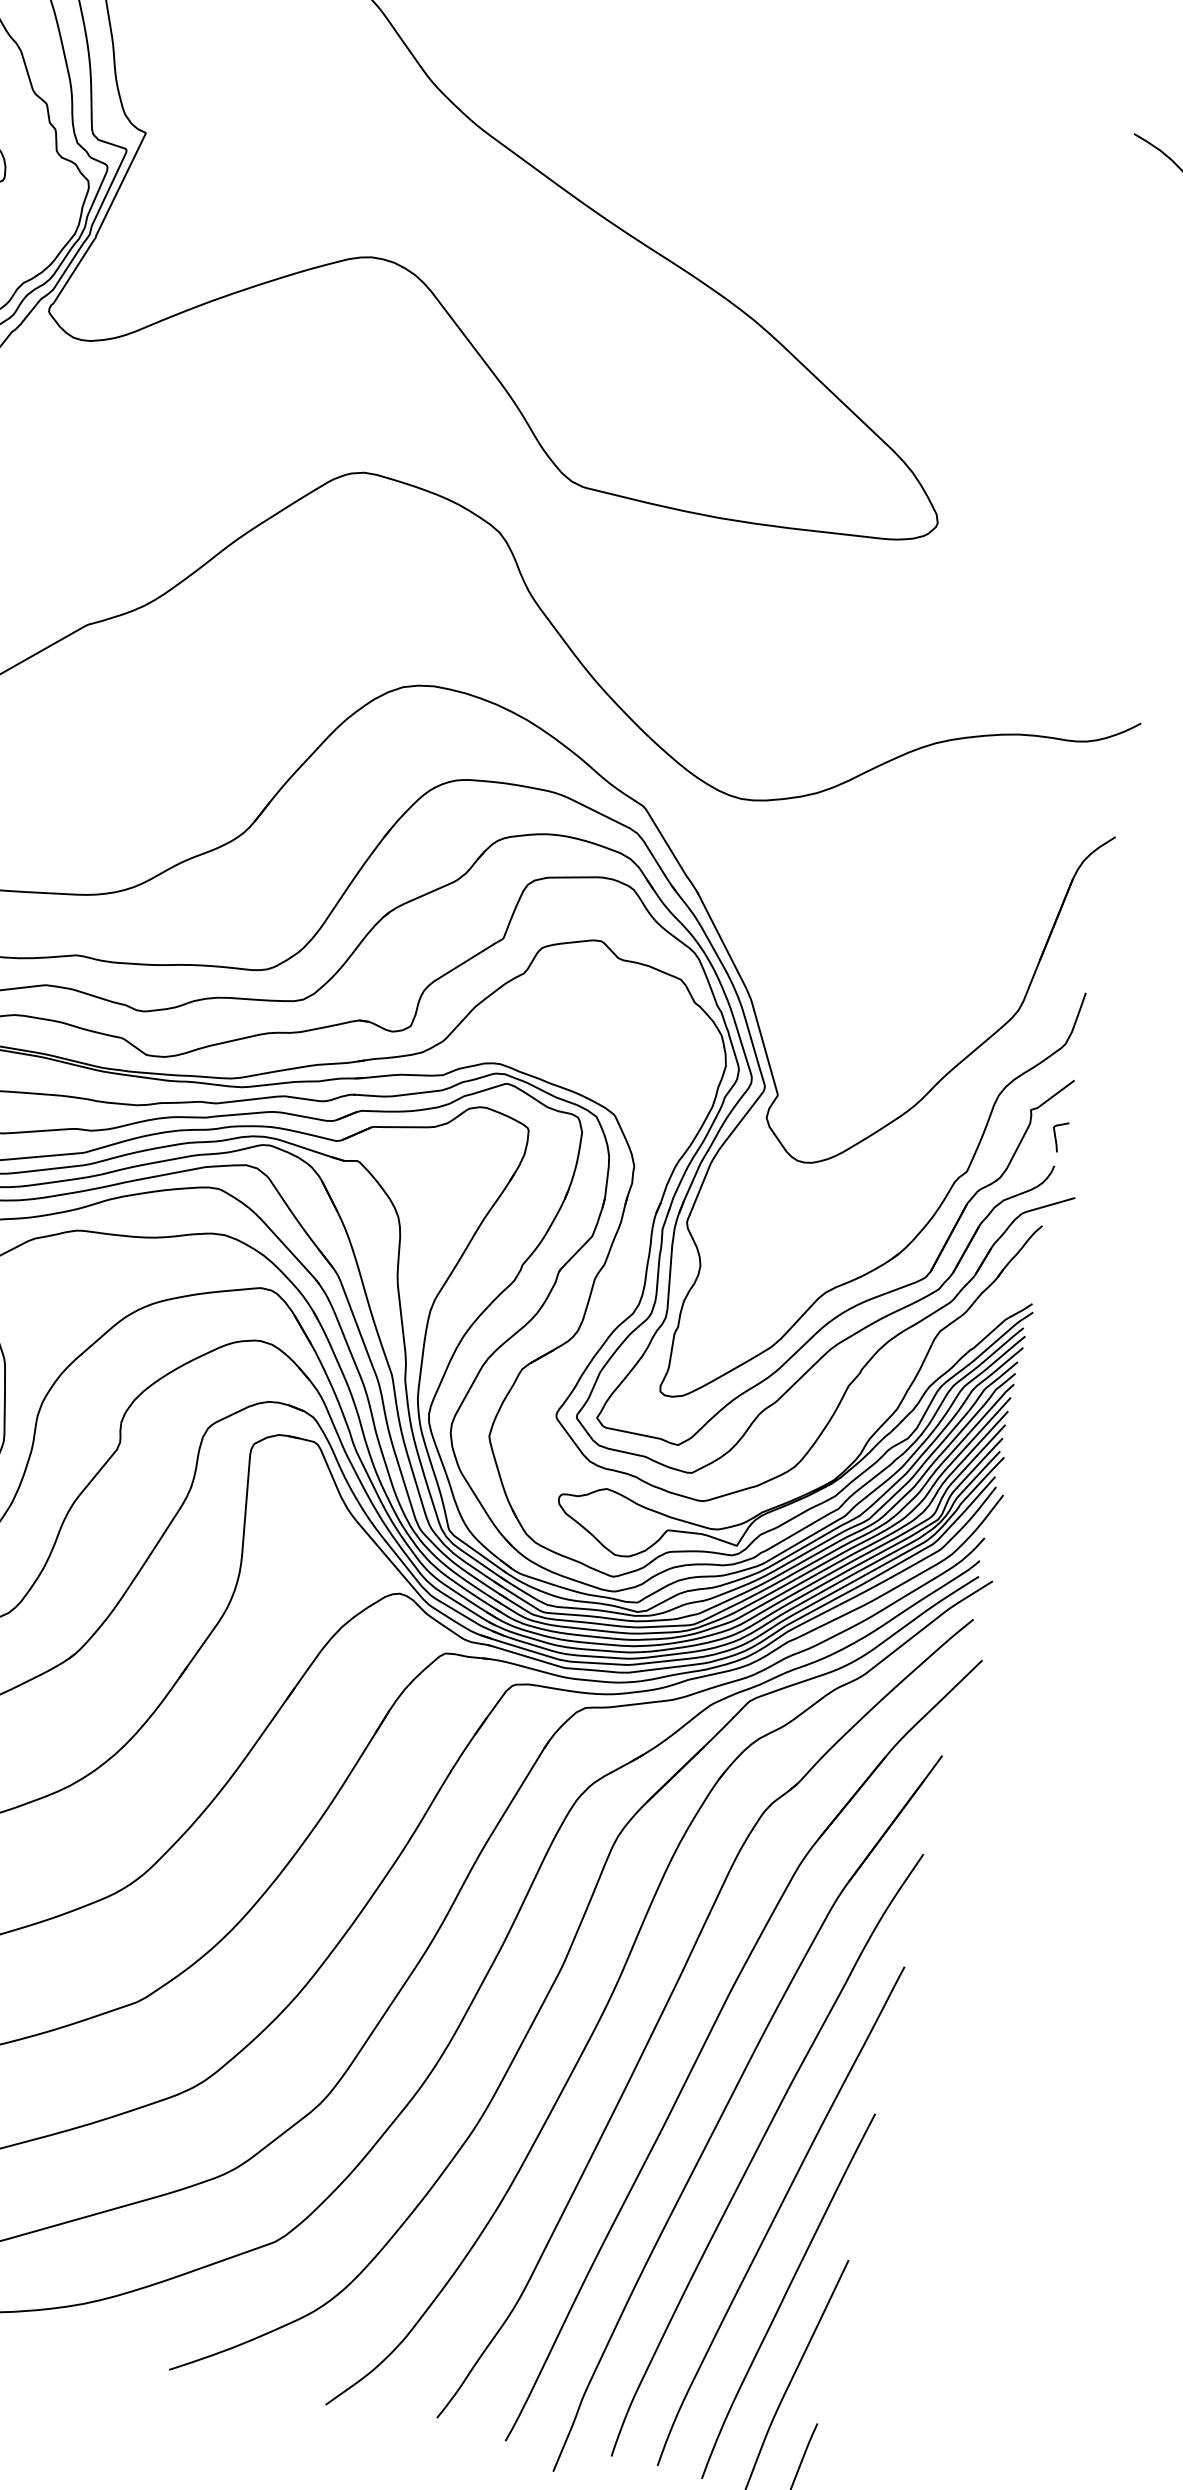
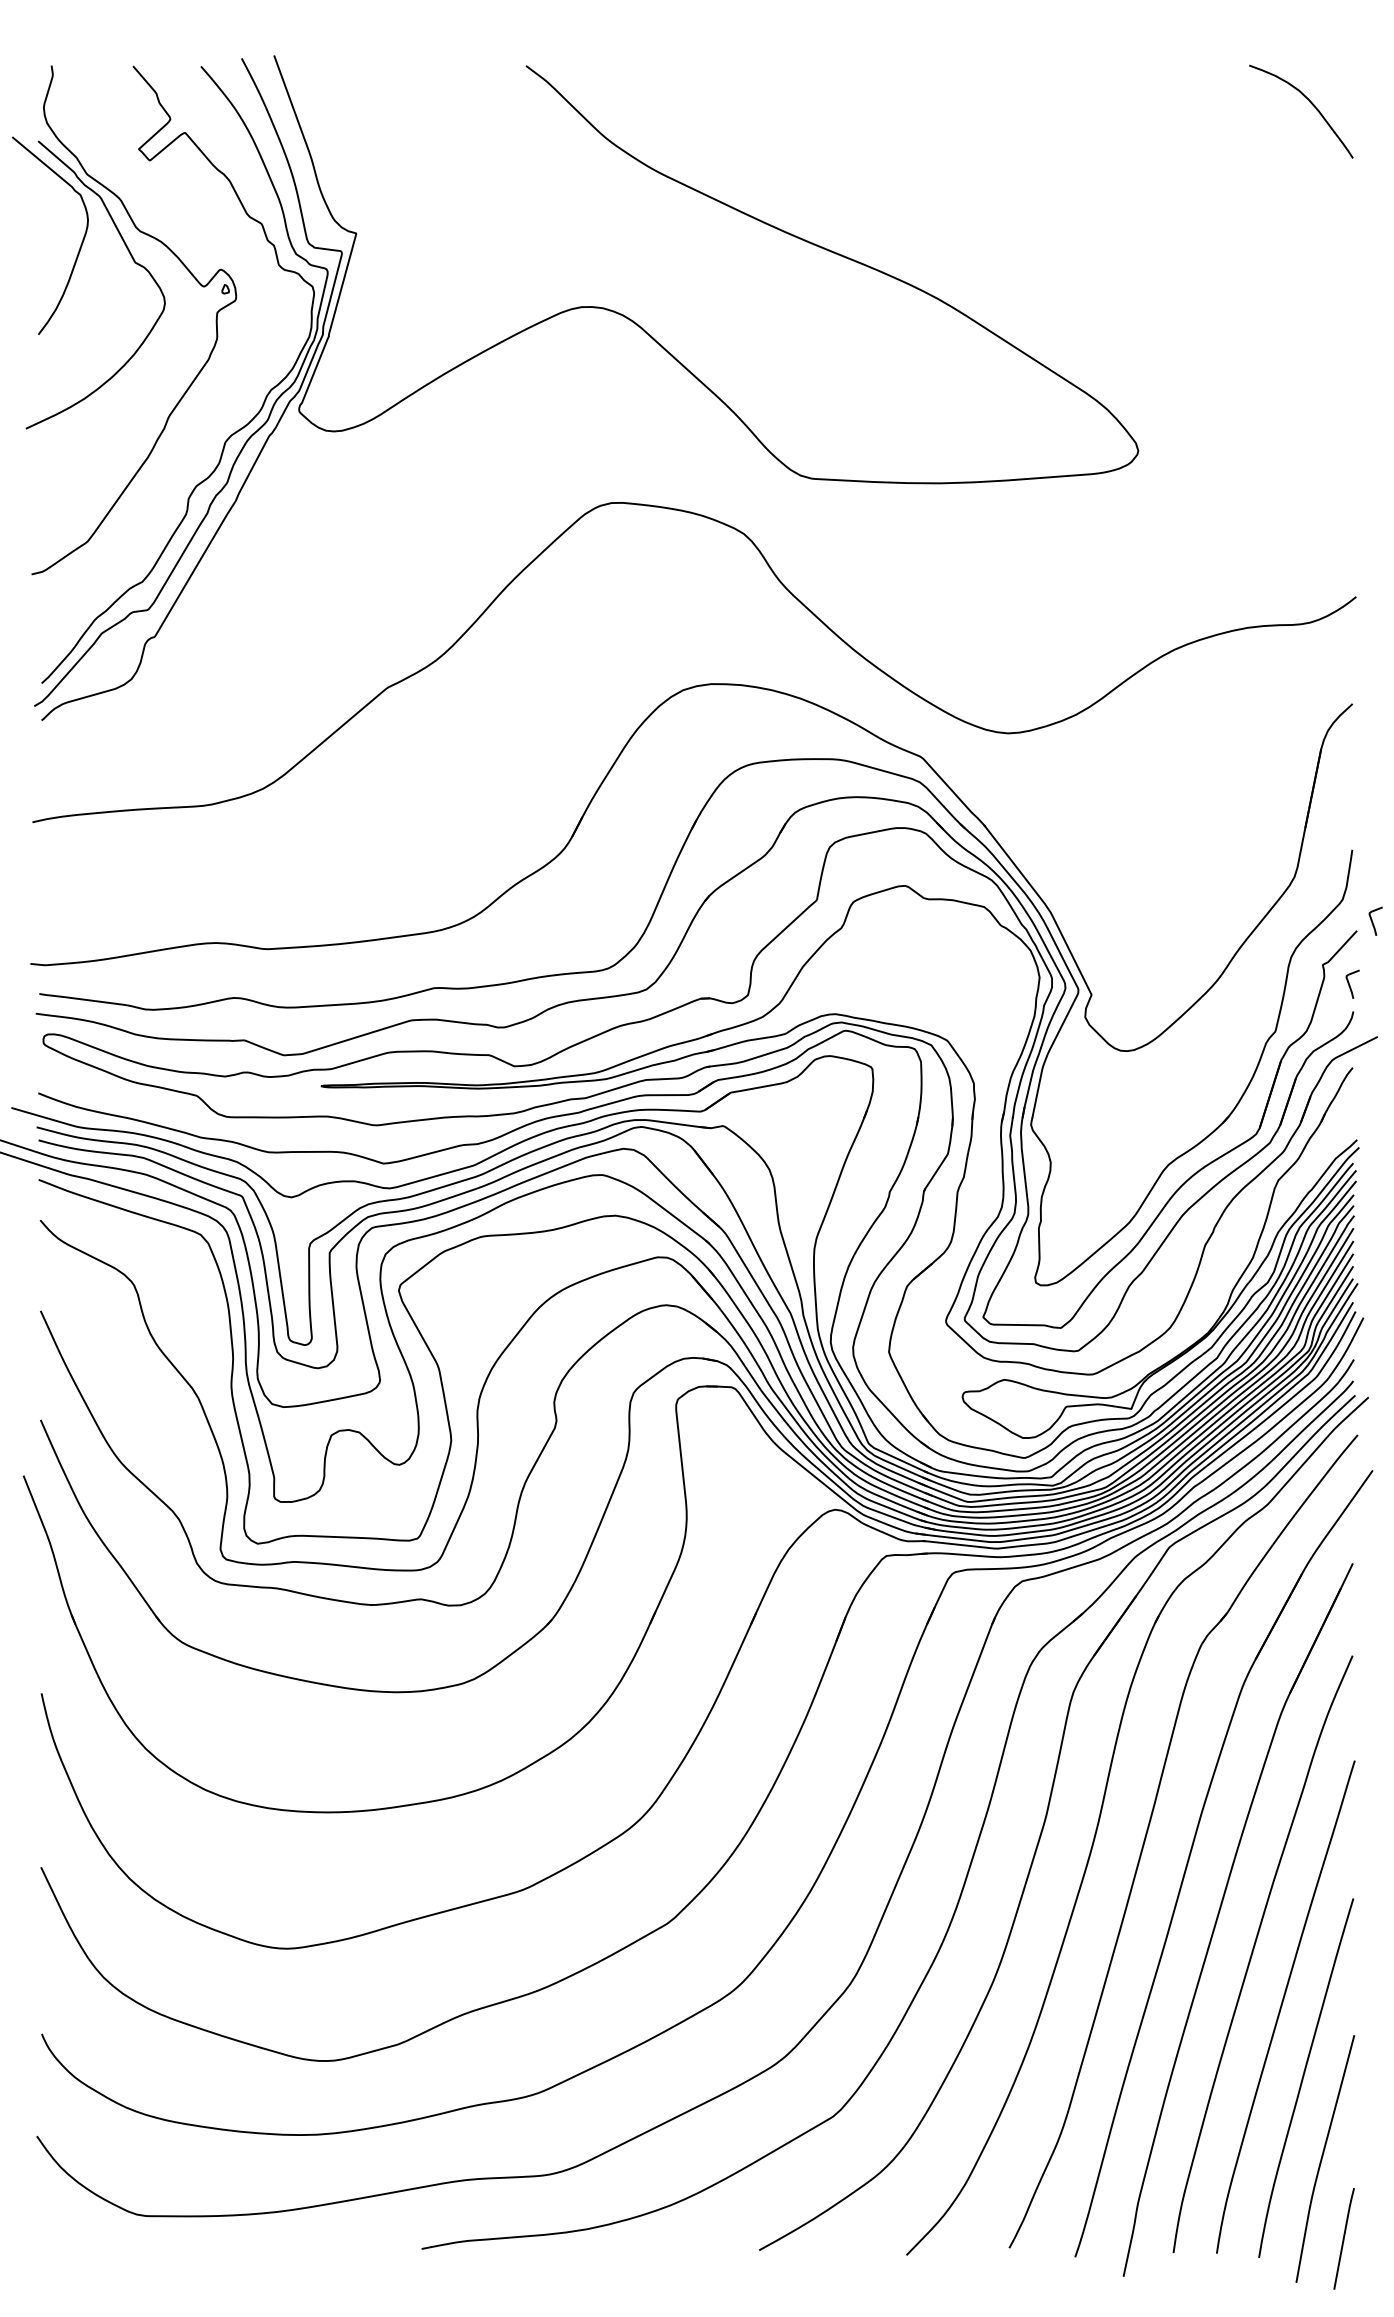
curve: (1093, 1074) -> (1373, 922), added

